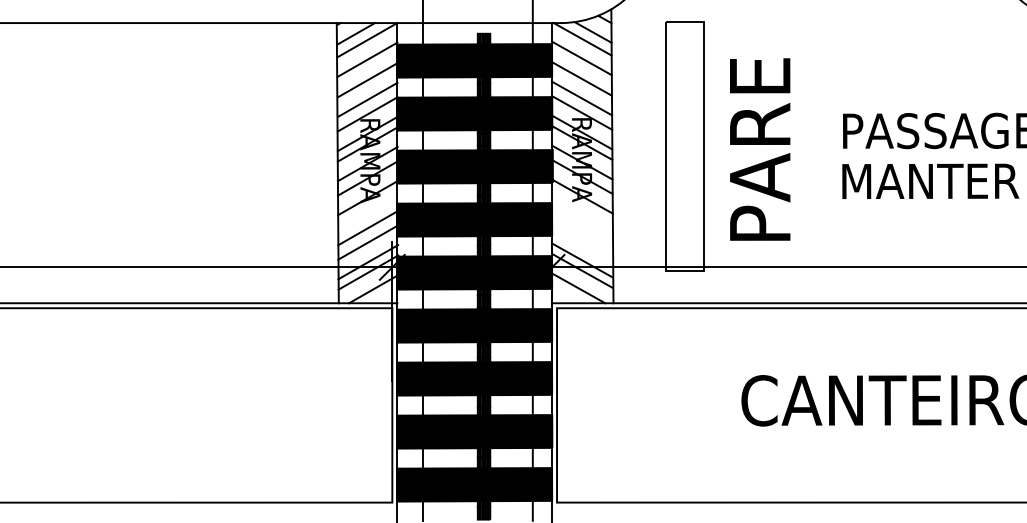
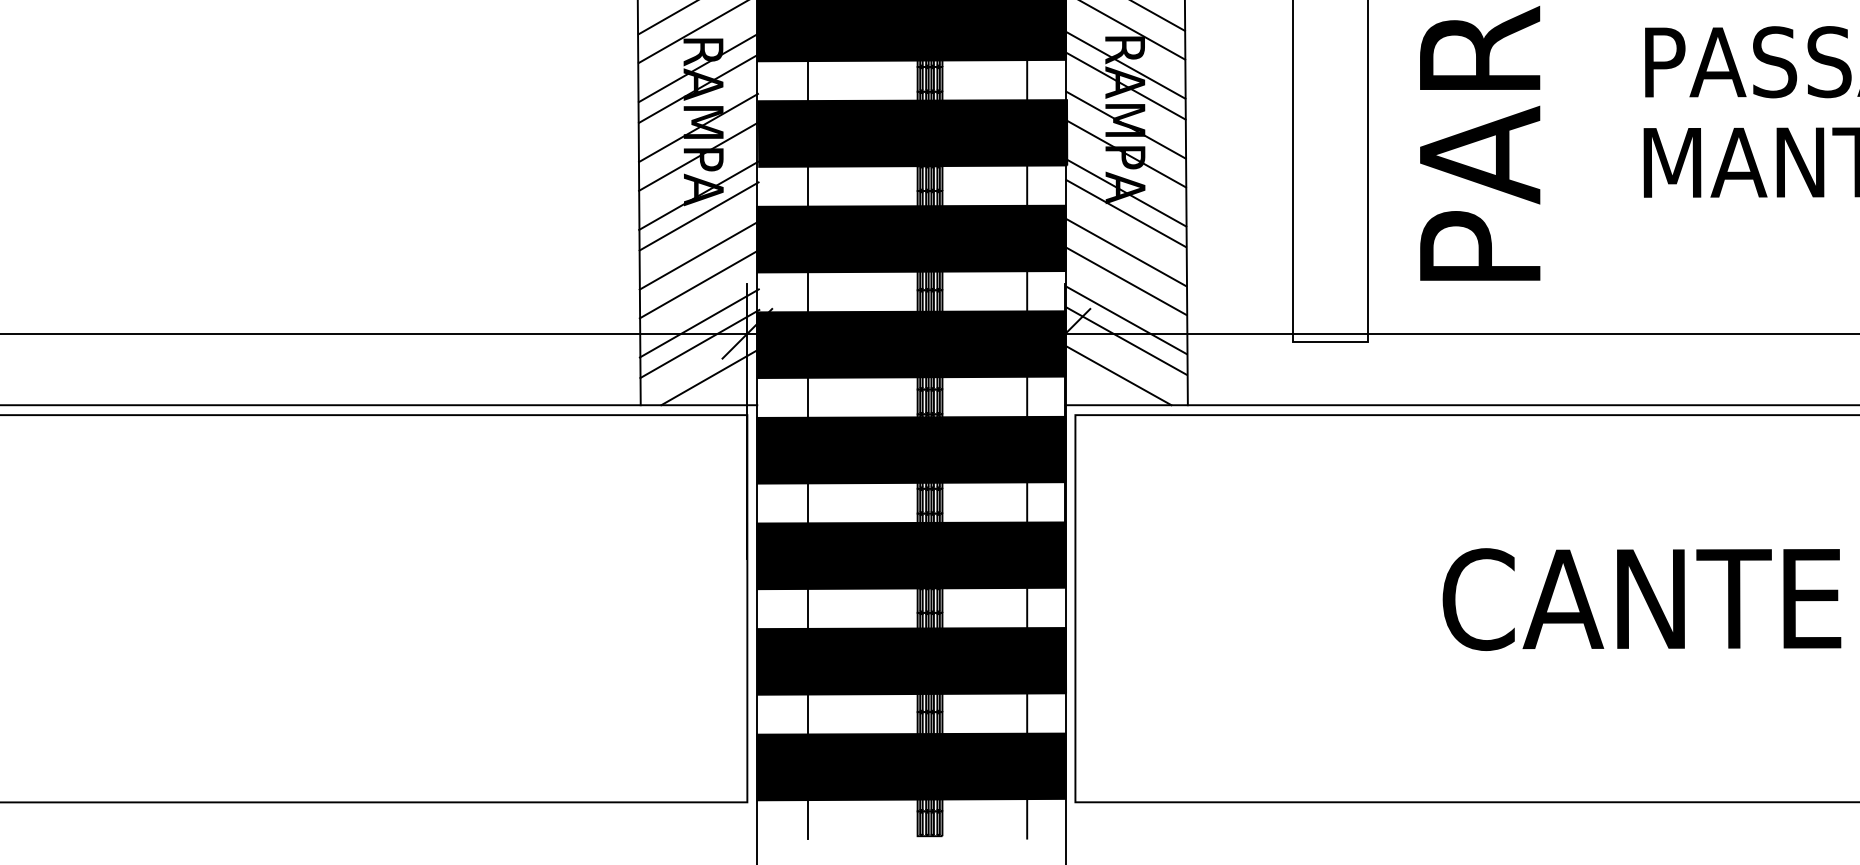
line: (582, 206) -> (1126, 212), added
line: (367, 208) -> (697, 216), added
line: (582, 226) -> (1126, 252), added
line: (582, 240) -> (1126, 280), added

